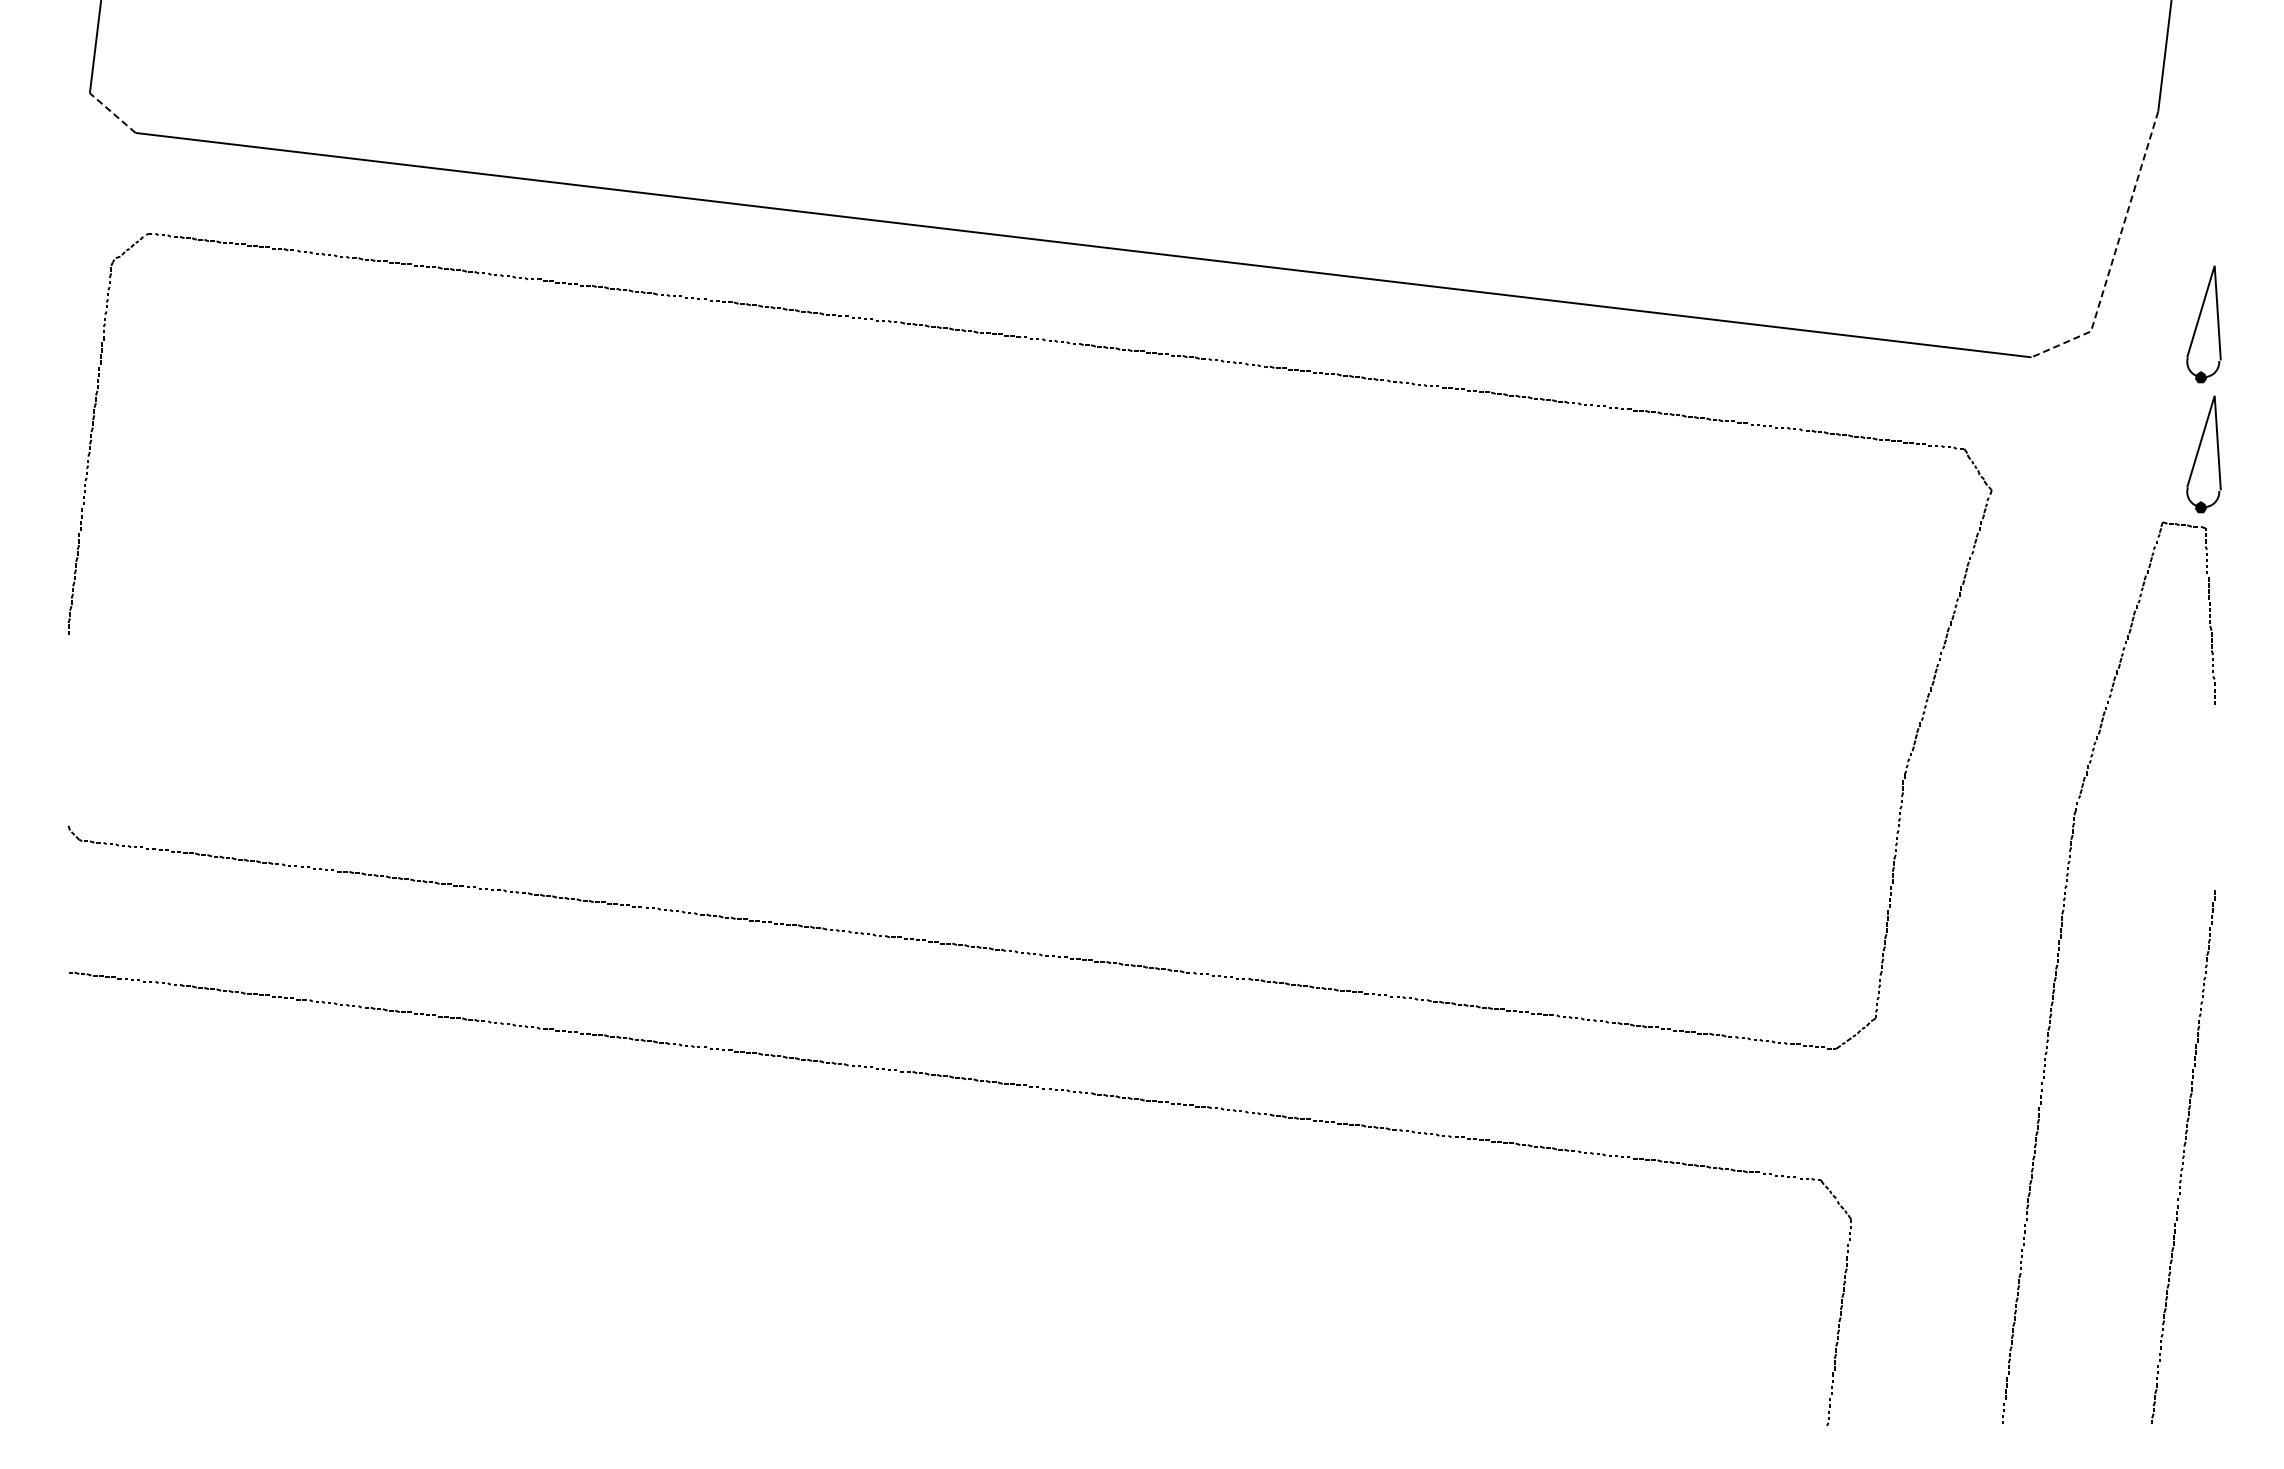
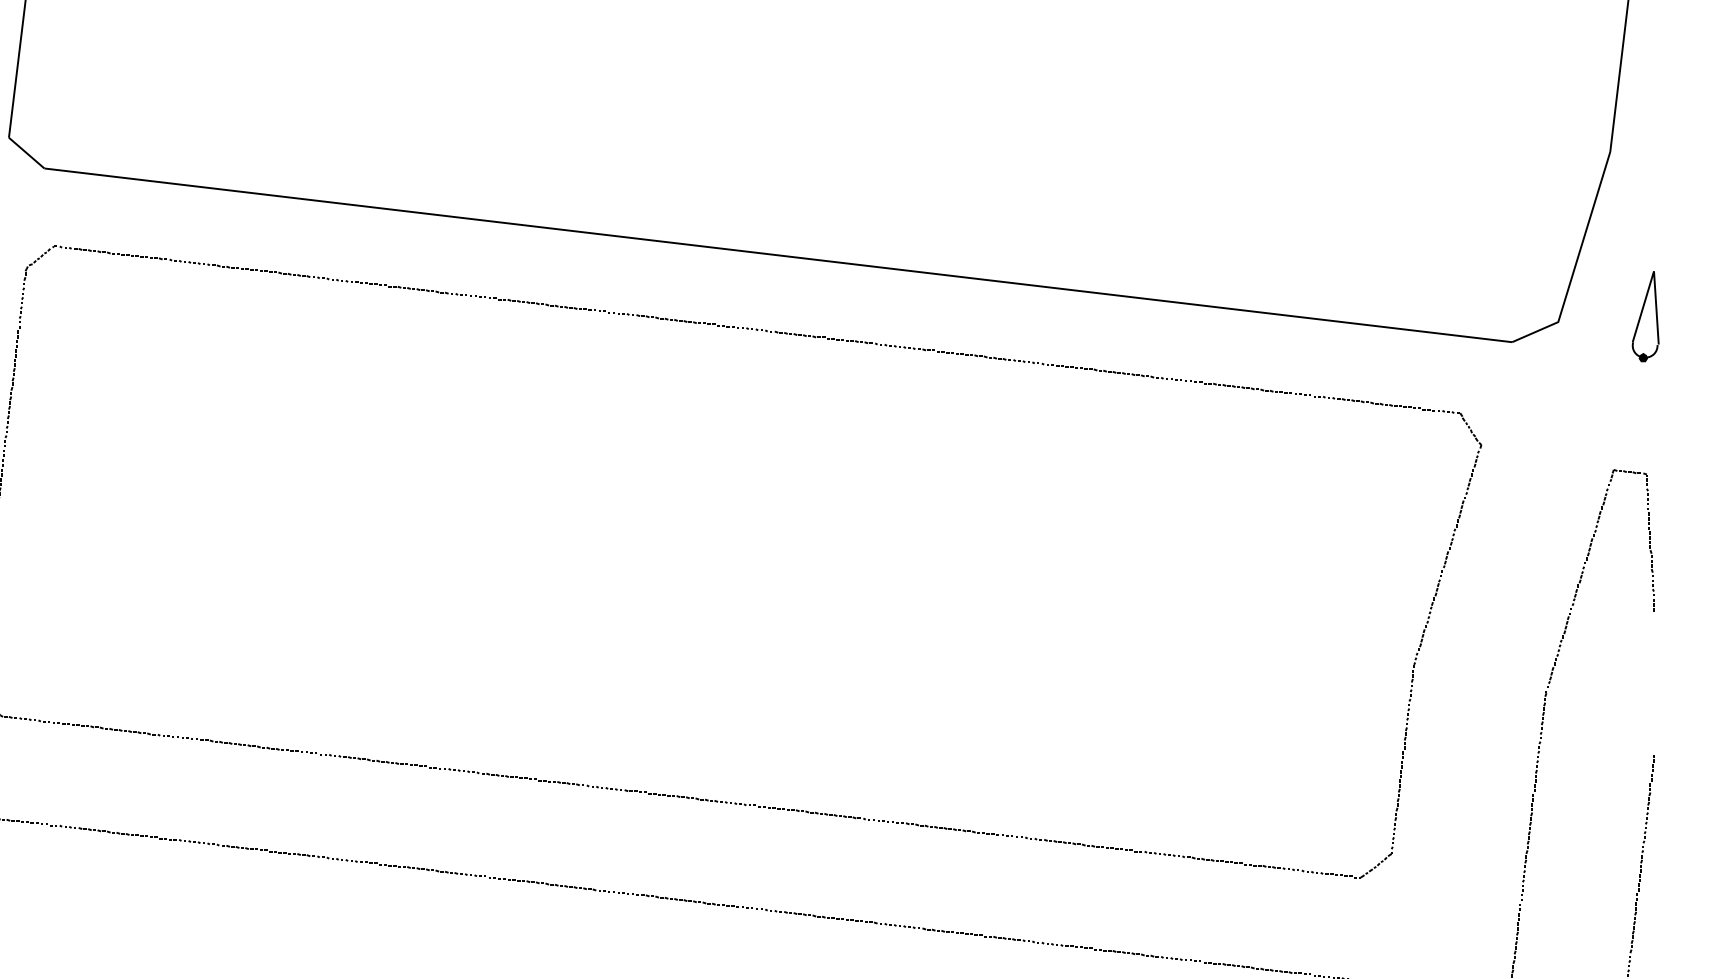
line: (112, 112) -> (26, 152), dashed -> solid
line: (2115, 253) -> (1577, 261), dashed -> solid
part: (2203, 454) -> (1645, 417), removed

